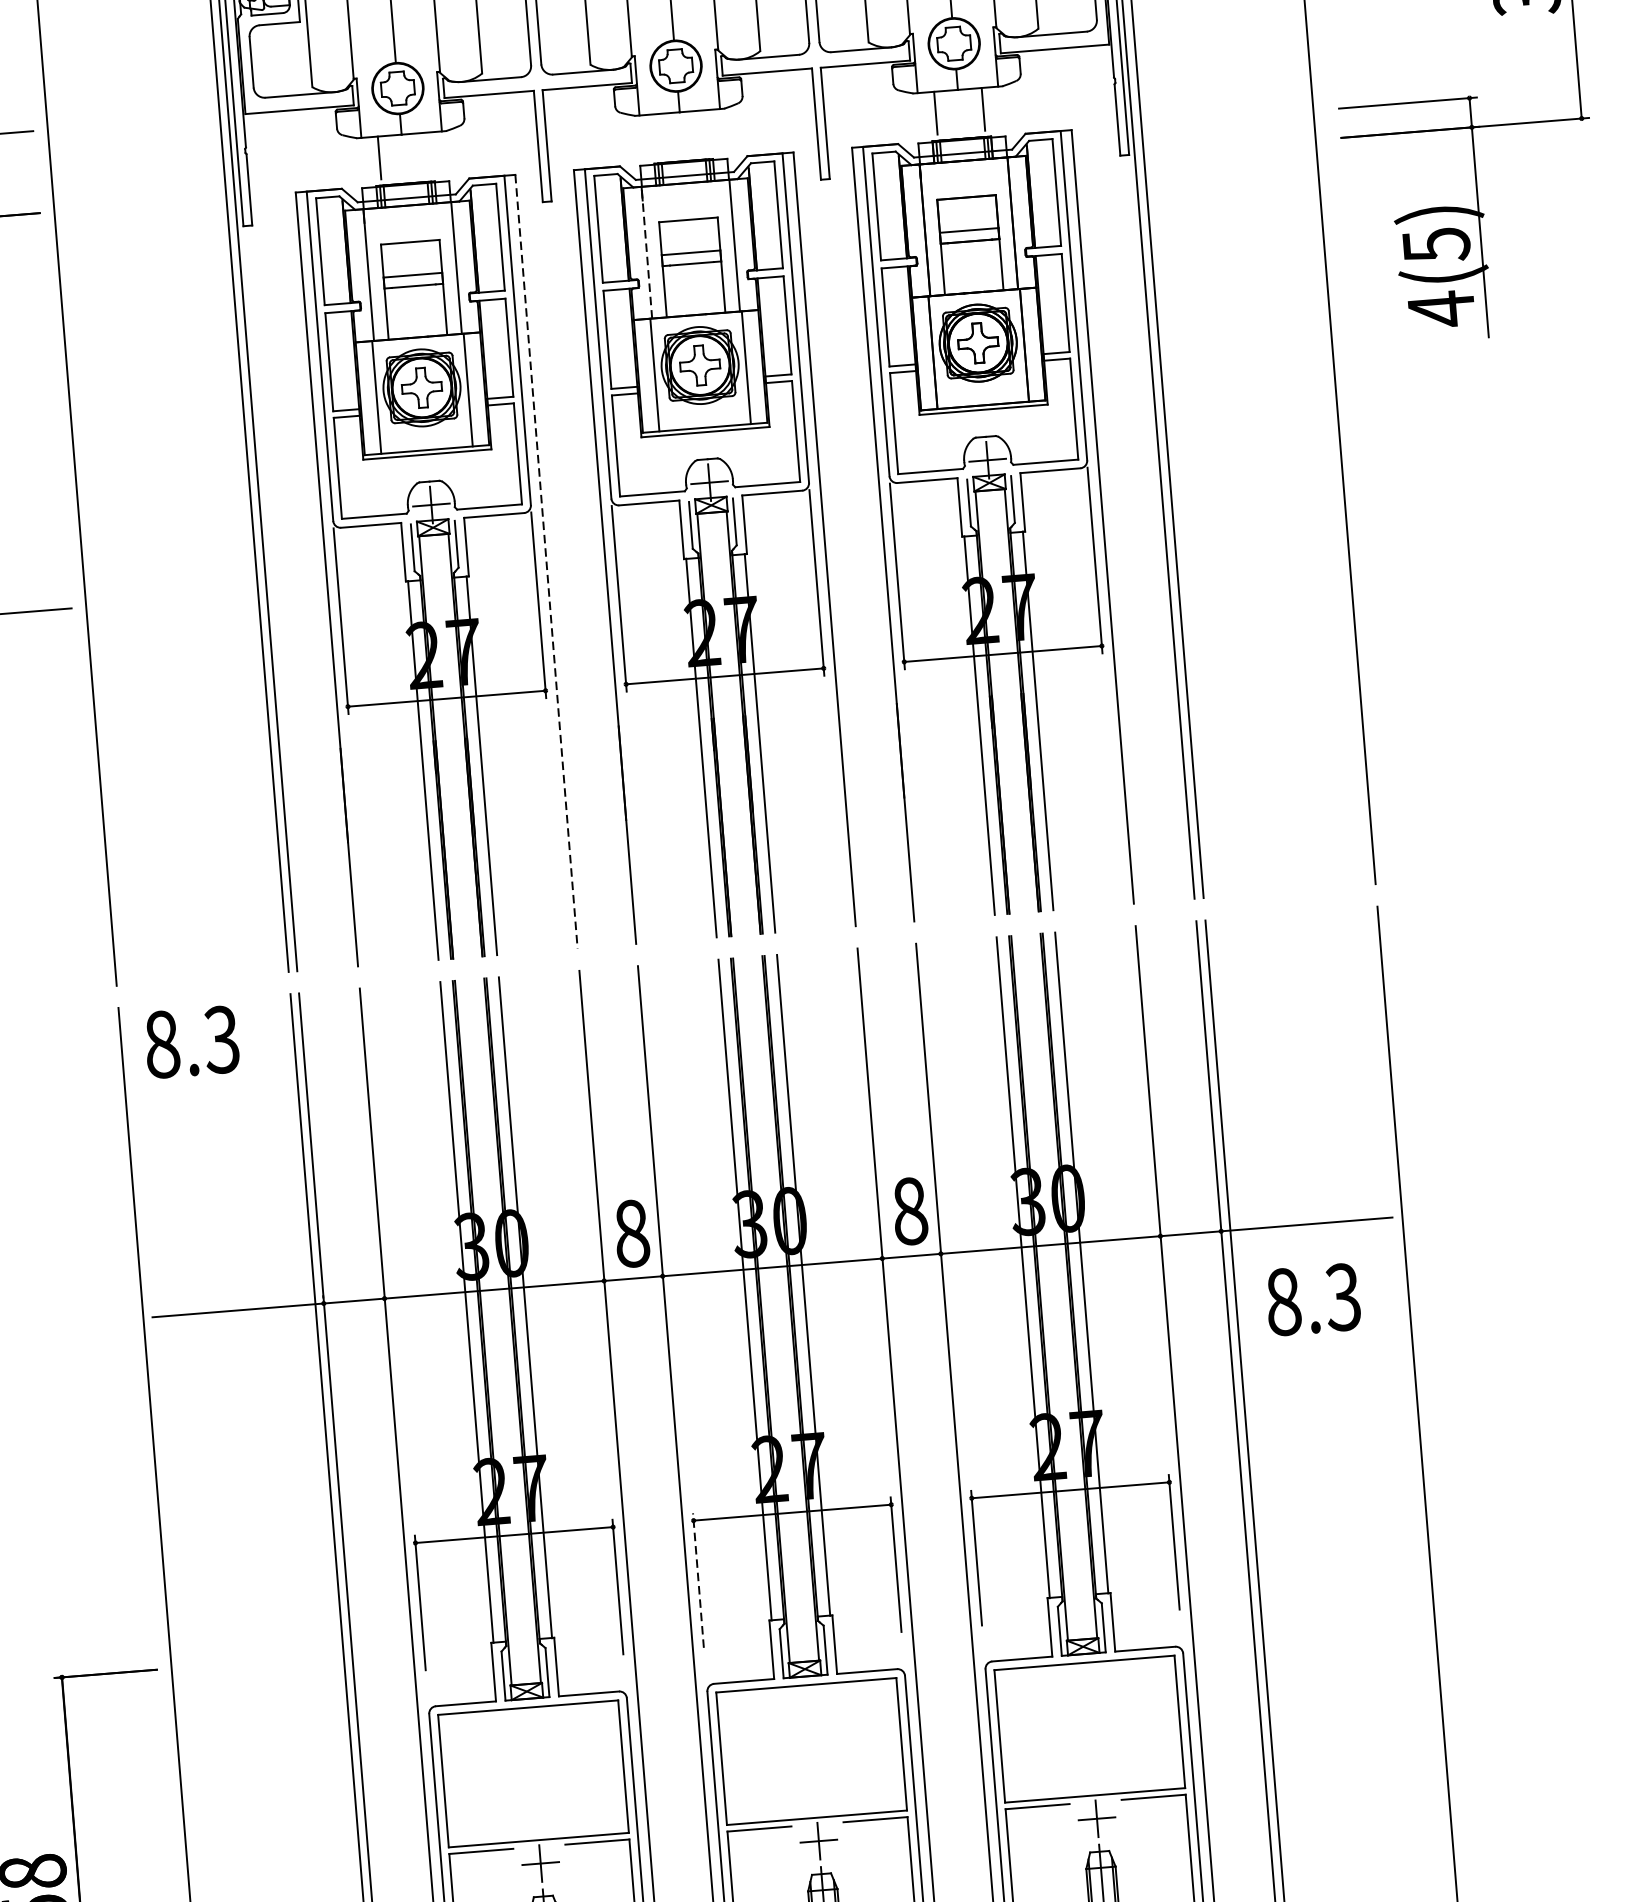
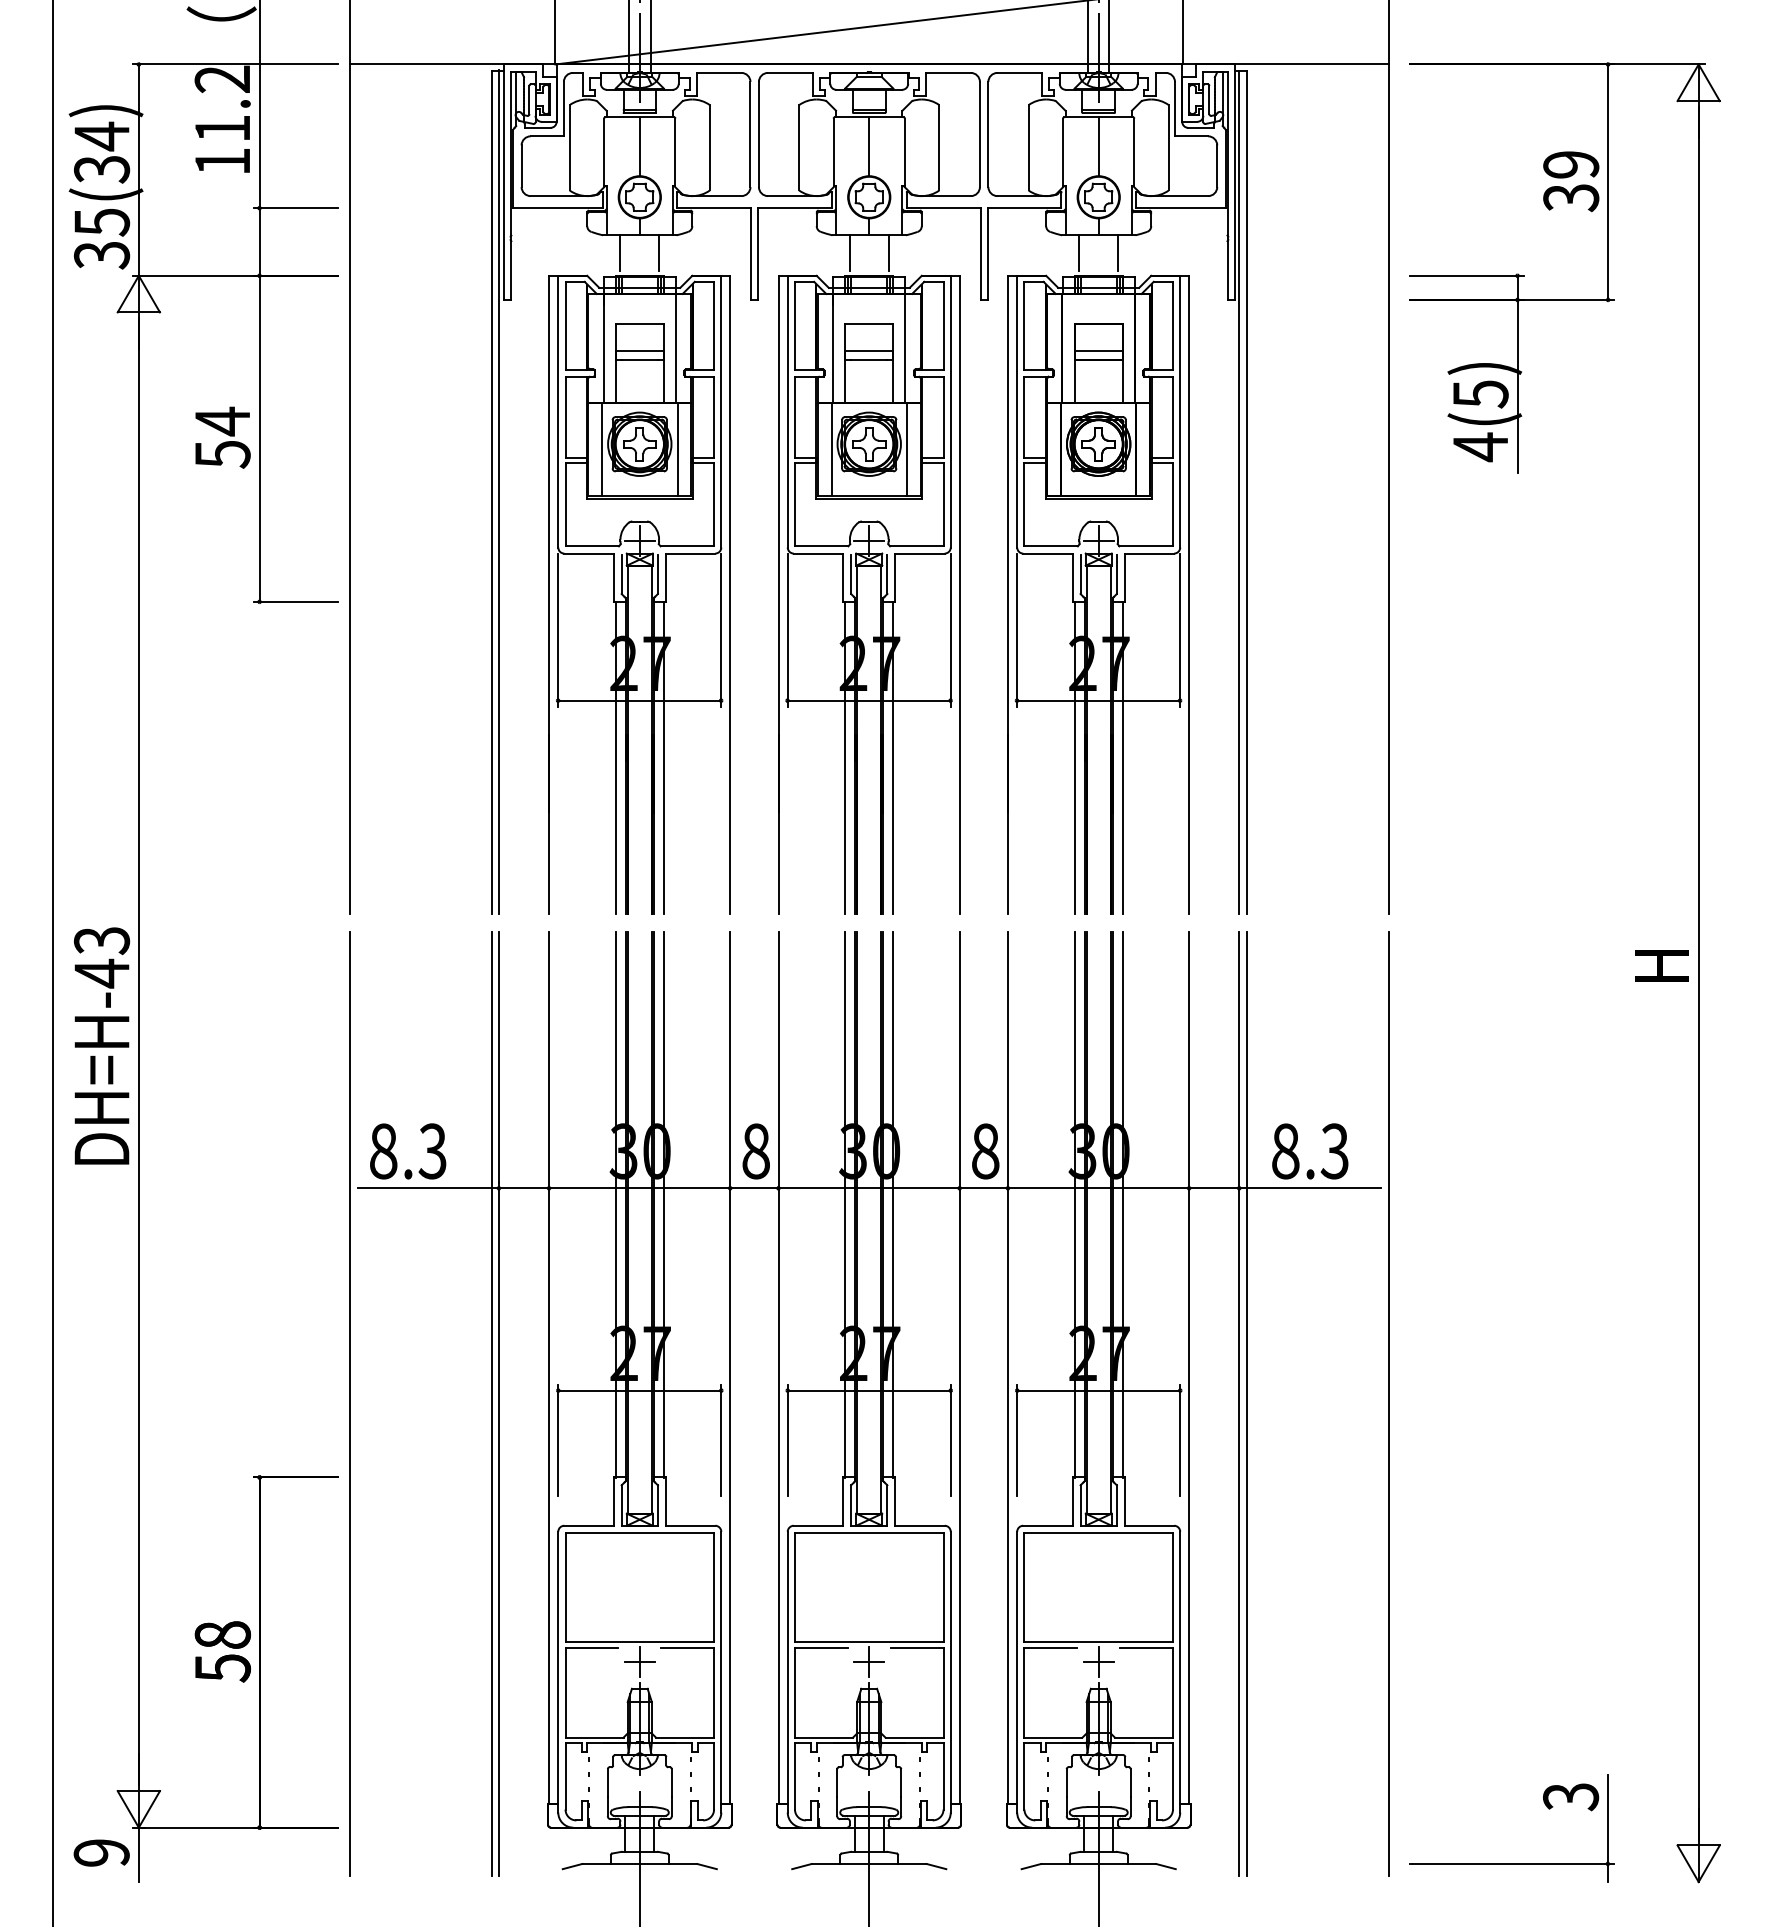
line: (704, 131) -> (888, 252), added
line: (657, 134) -> (849, 252), added
line: (427, 153) -> (659, 252), added
line: (647, 251) -> (833, 347), dashed -> solid
line: (546, 562) -> (730, 595), dashed -> solid
text: (192, 1042) -> (408, 1151), moved
text: (1313, 1299) -> (1310, 1151), moved
line: (698, 1579) -> (787, 1439), dashed -> solid

